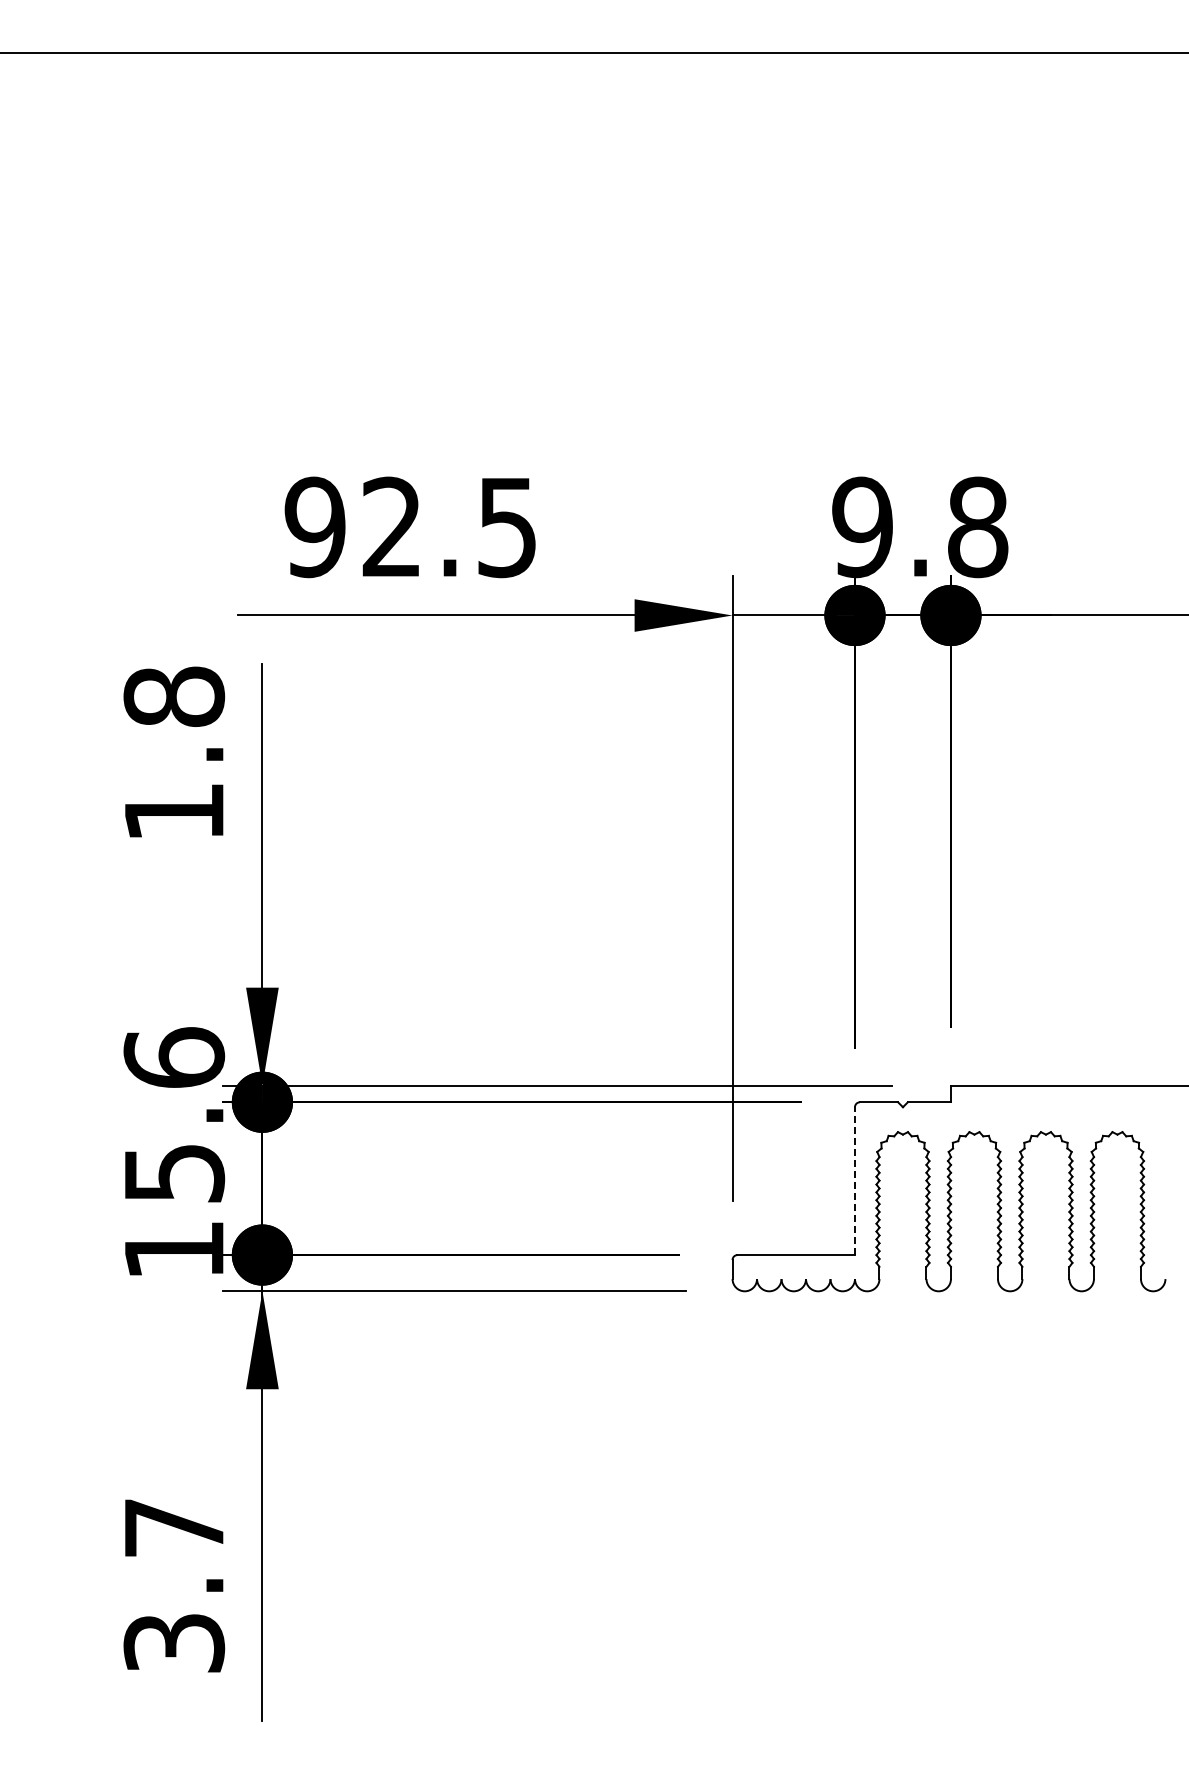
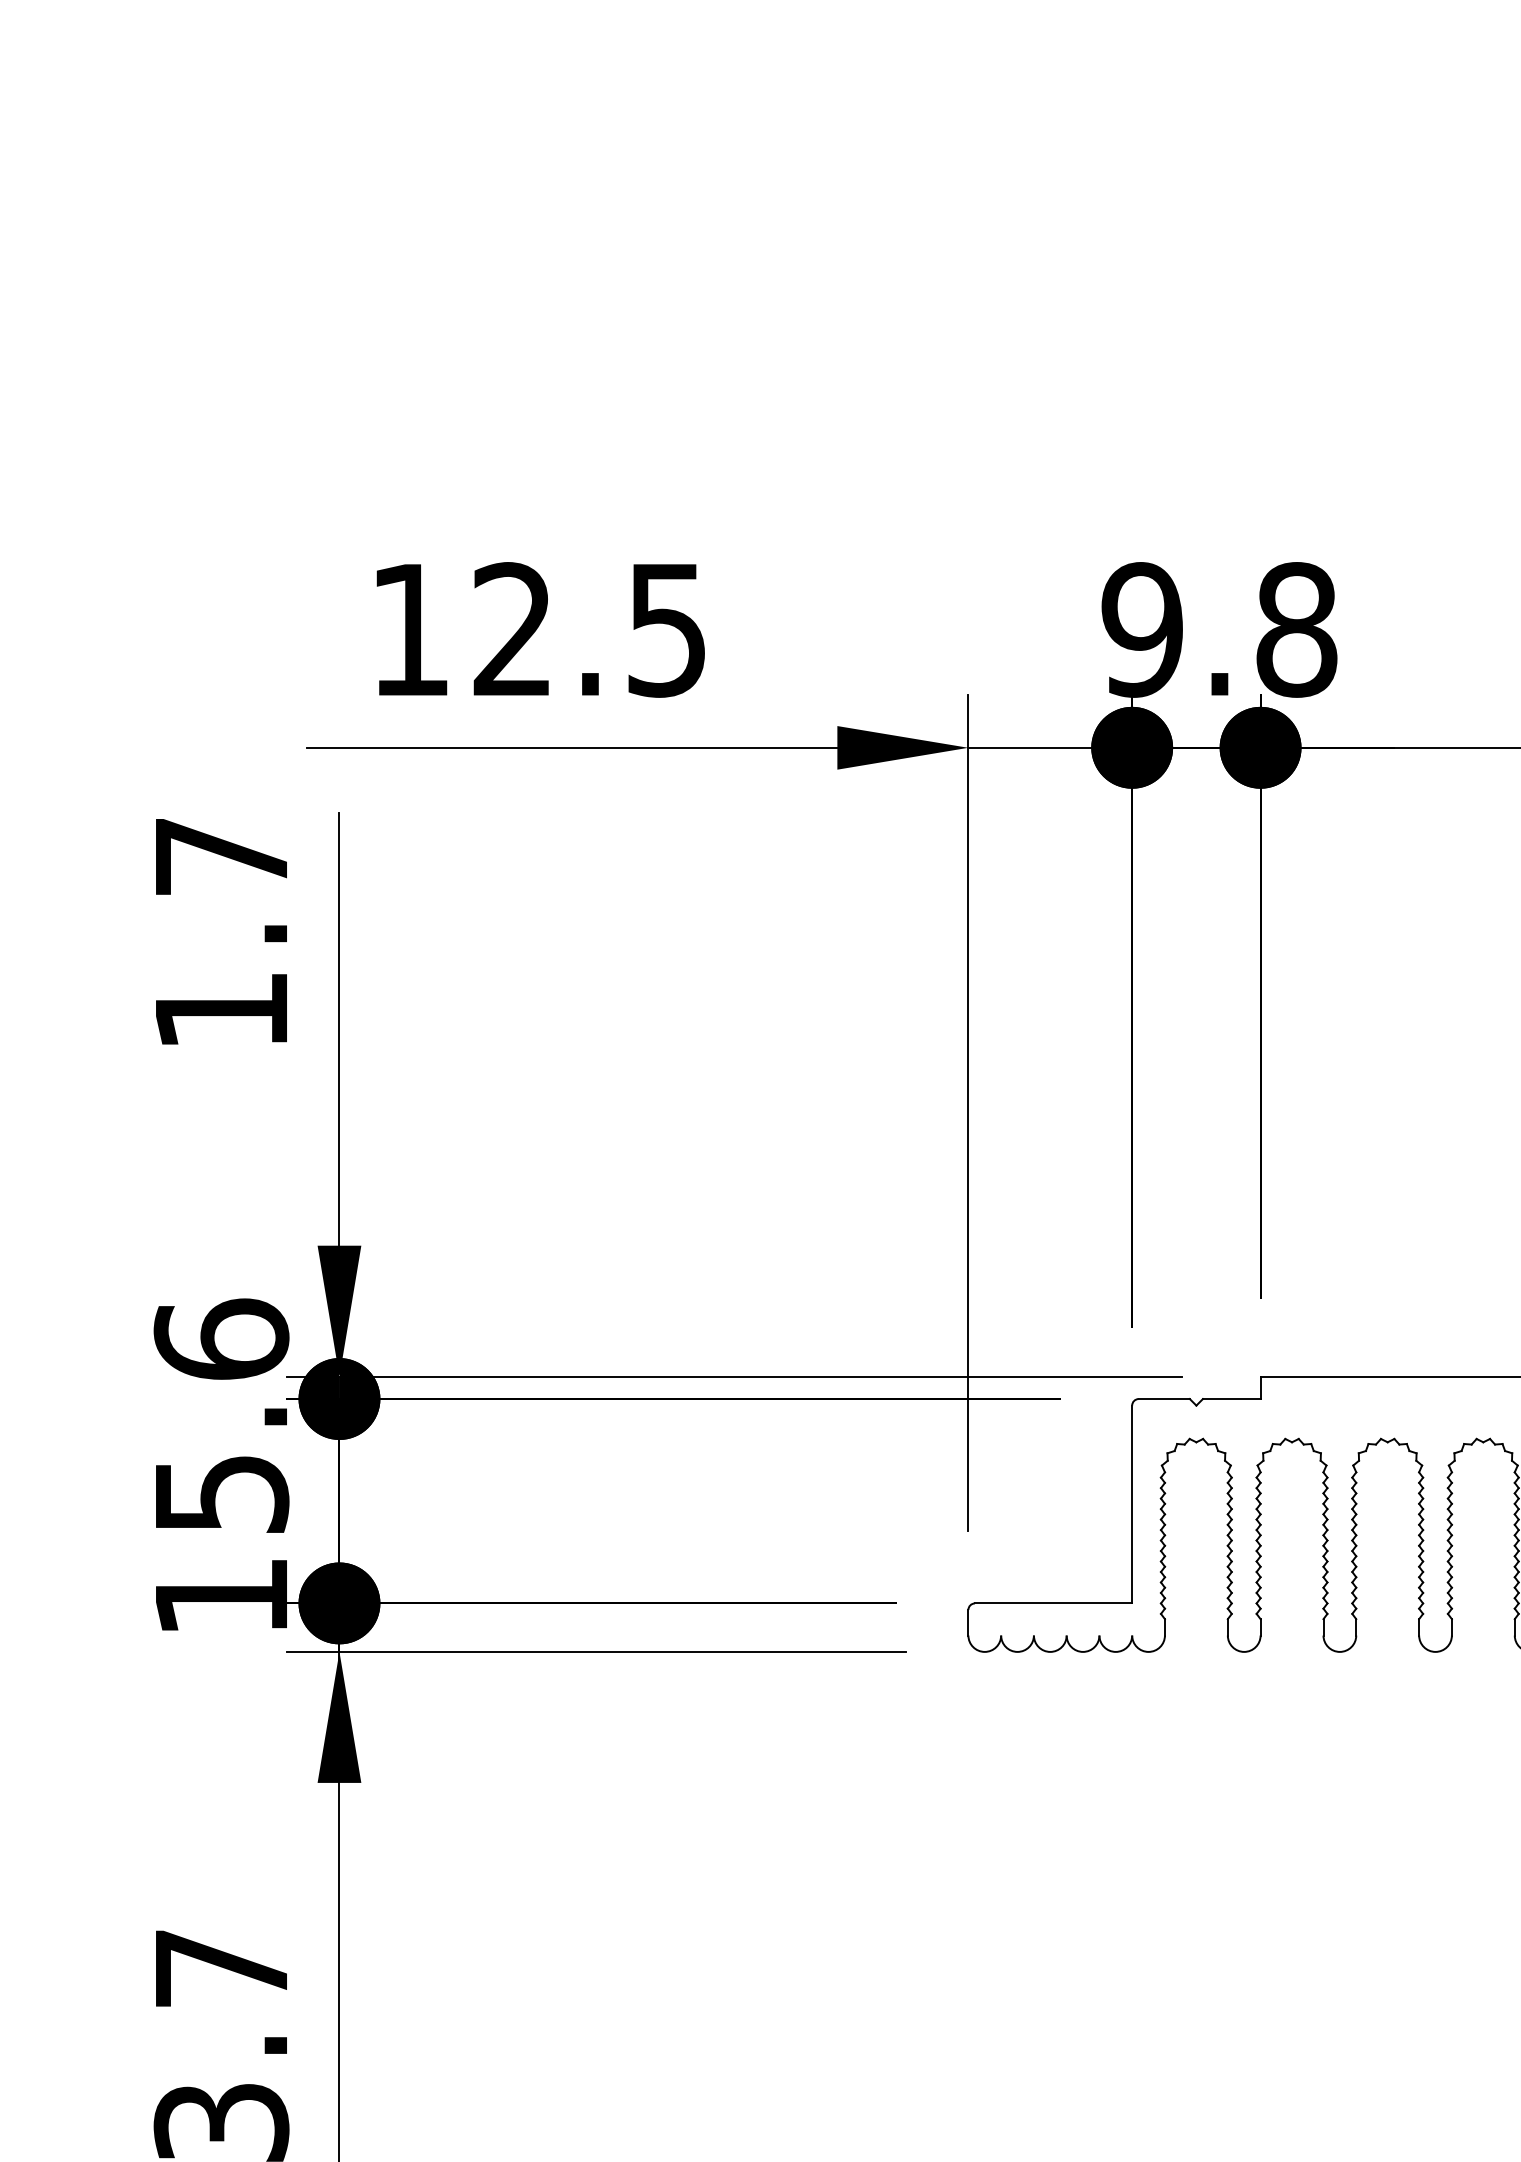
text: (314, 527) -> (409, 630), 92.5 -> 12.5
text: (174, 696) -> (221, 856), 1.8 -> 1.7
line: (854, 1181) -> (1131, 1505), dashed -> solid

